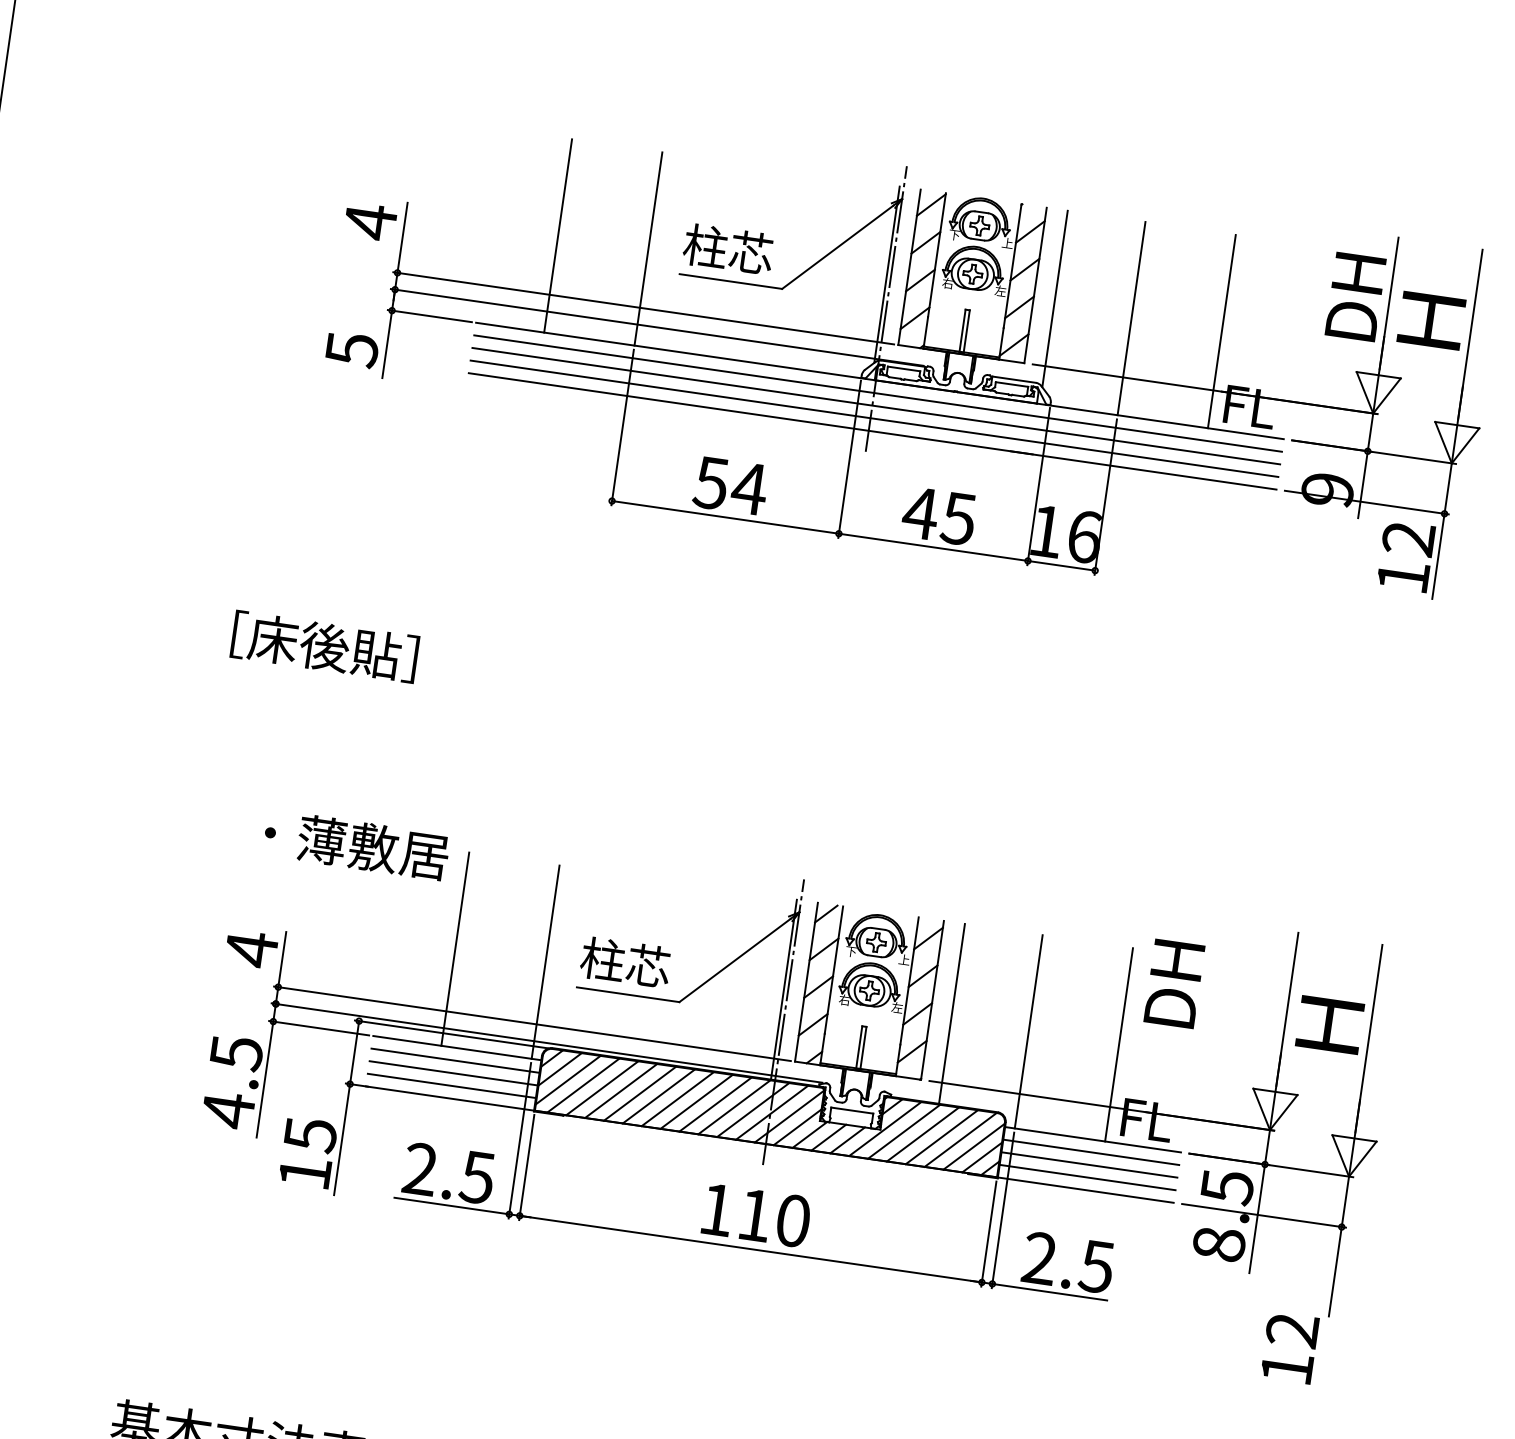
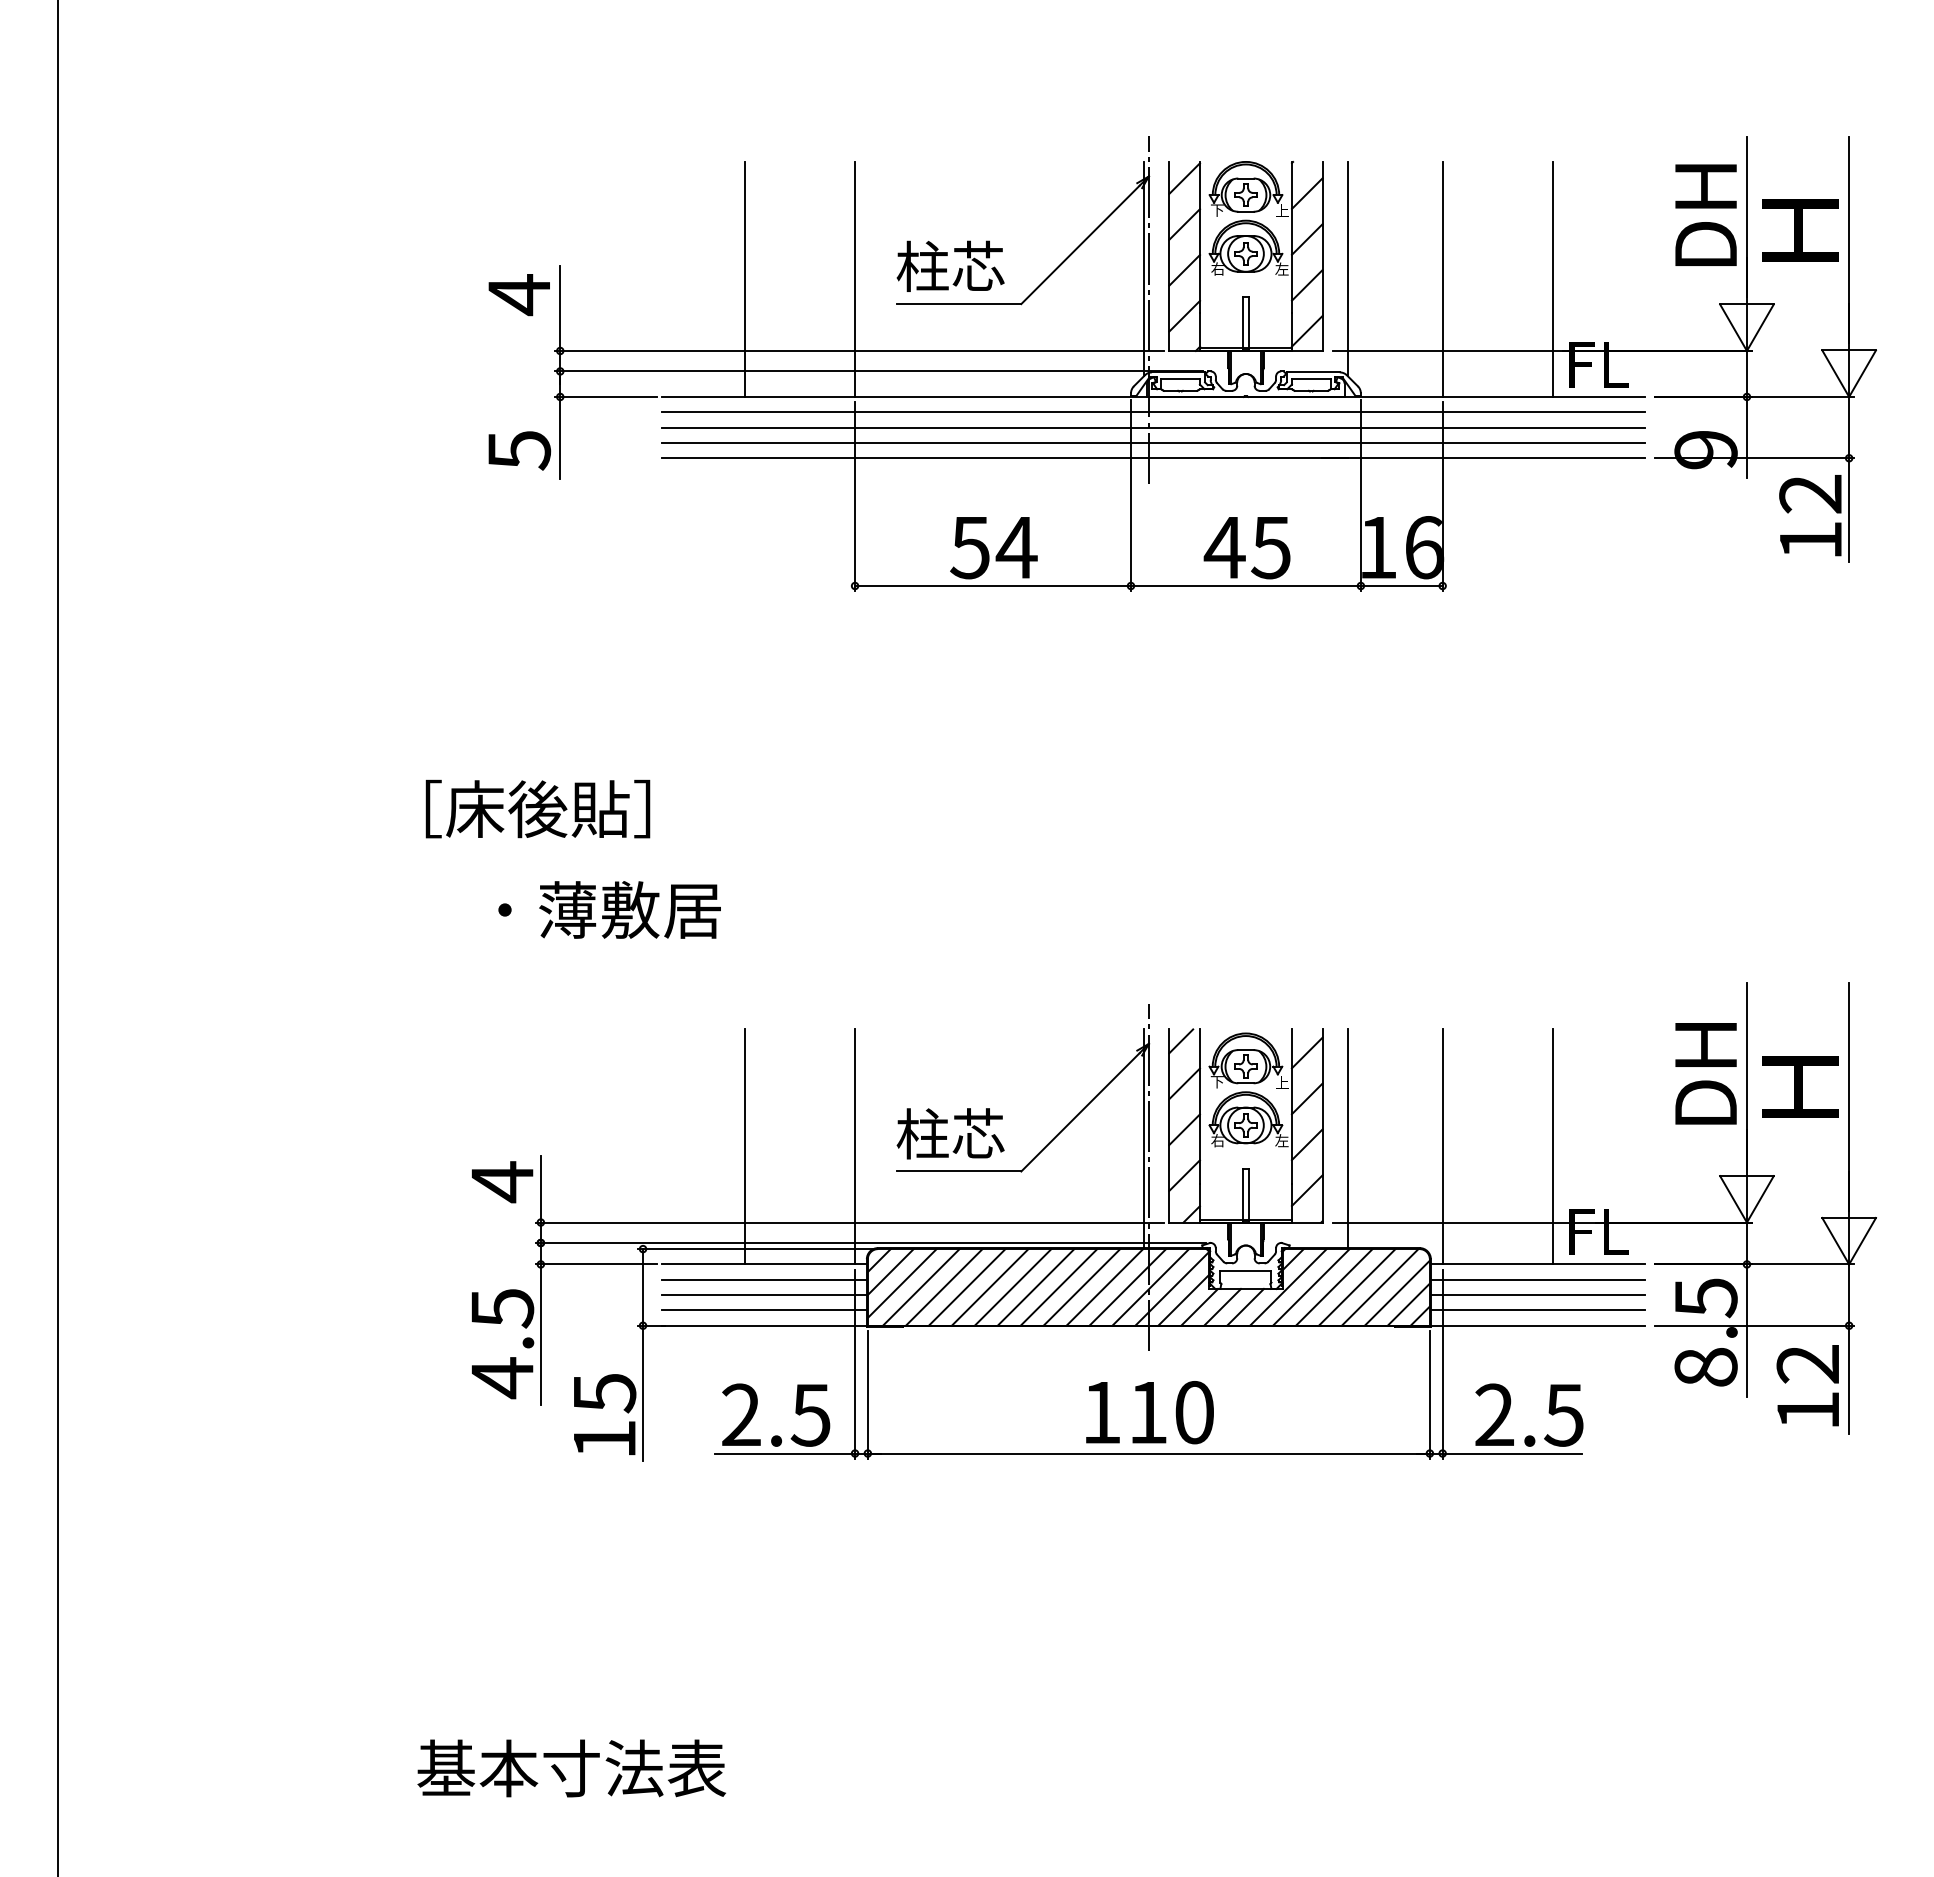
text: (356, 844) -> (609, 909), moved
text: (1174, 983) -> (1705, 1073), moved
text: (1289, 1347) -> (1807, 1385), moved

